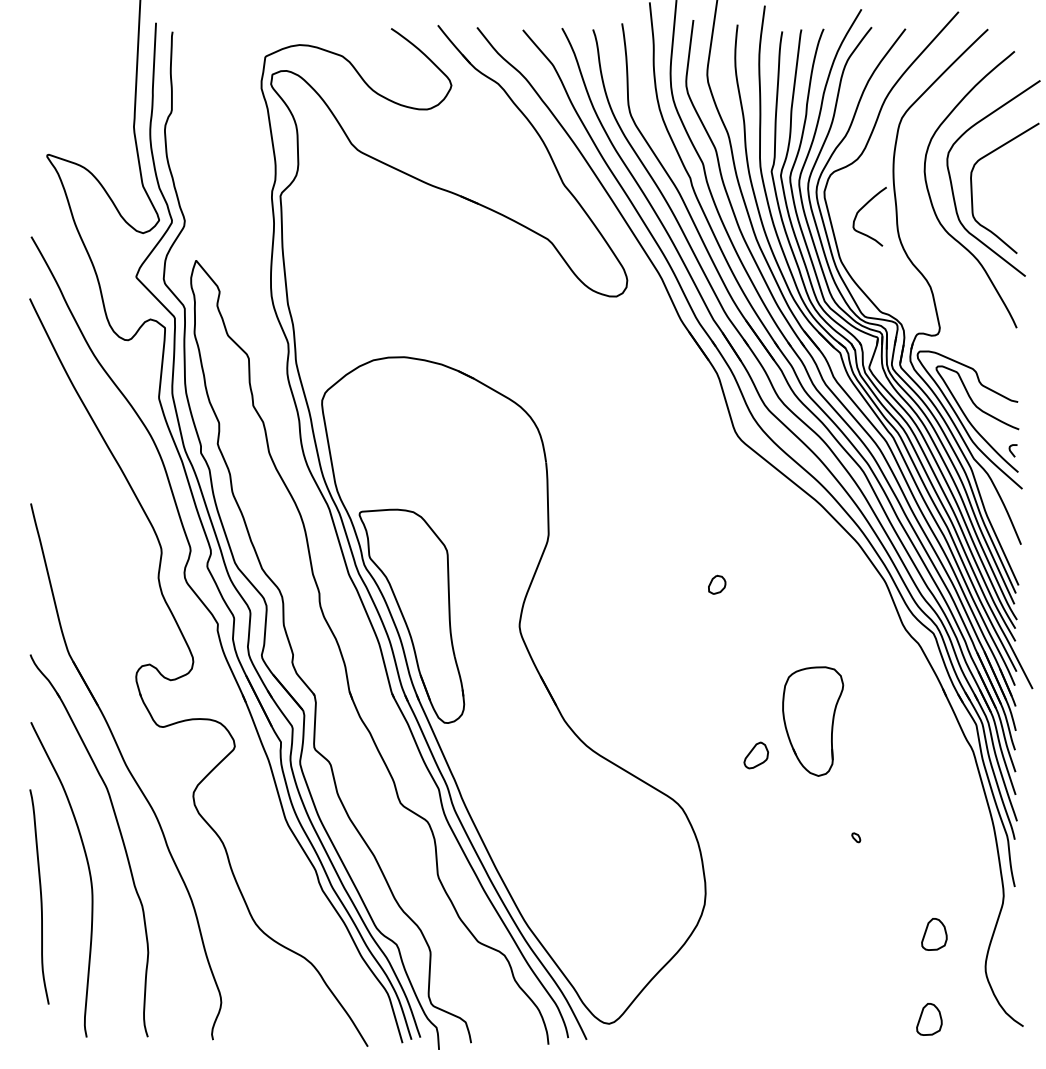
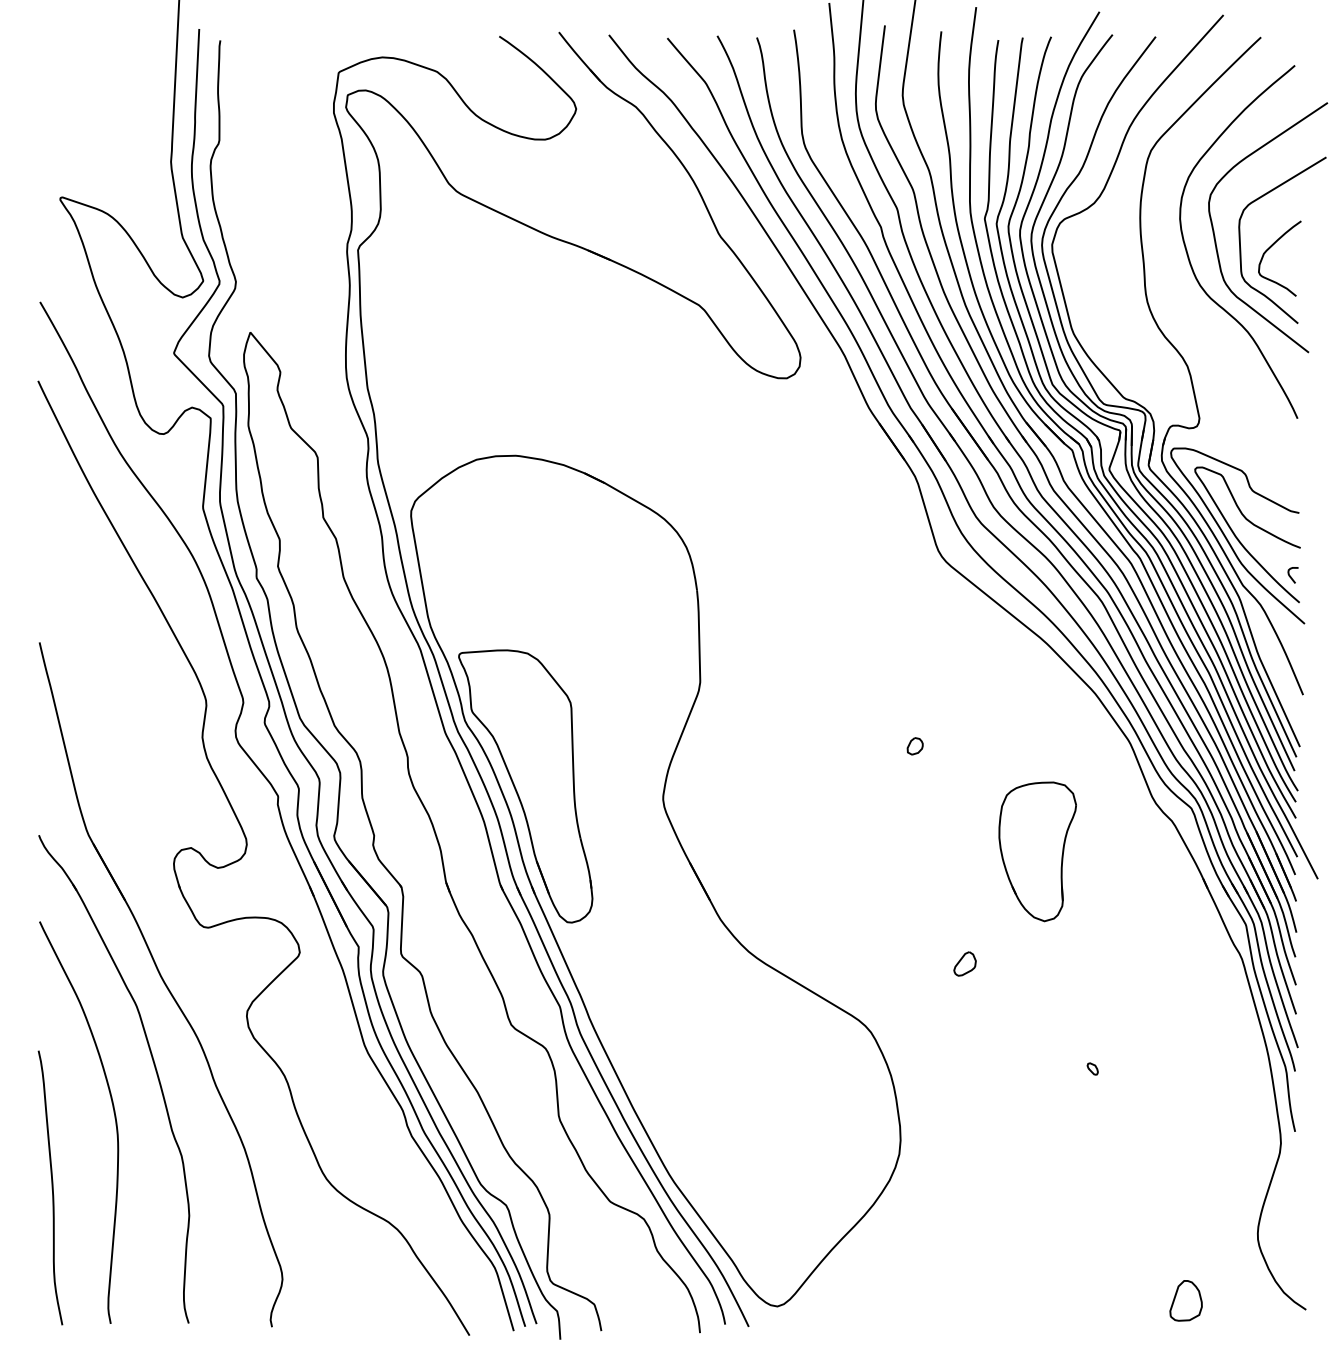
curve: (863, 208) -> (1271, 248), moved
part: (716, 584) -> (914, 745), size x0.71
part: (813, 721) -> (1038, 851), moved
part: (755, 755) -> (964, 964), size x0.71
curve: (40, 896) -> (51, 1187), moved
part: (934, 934) -> (1192, 1192), removed

